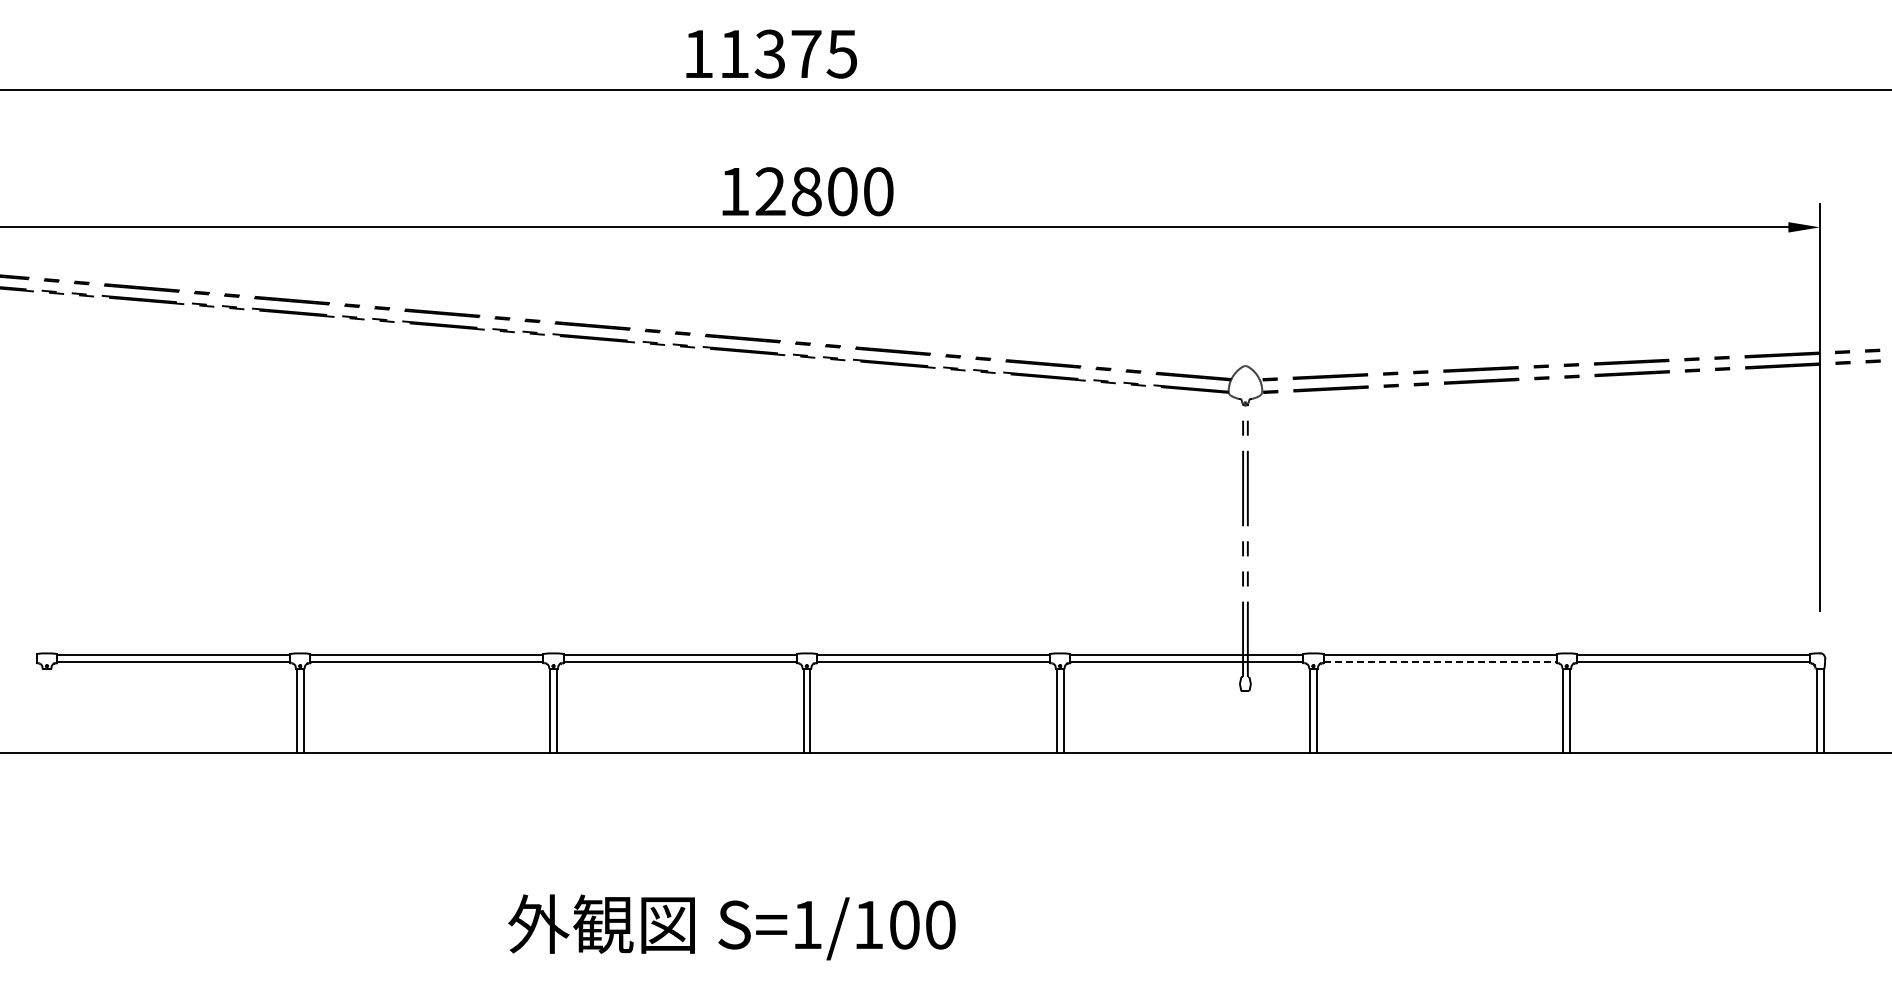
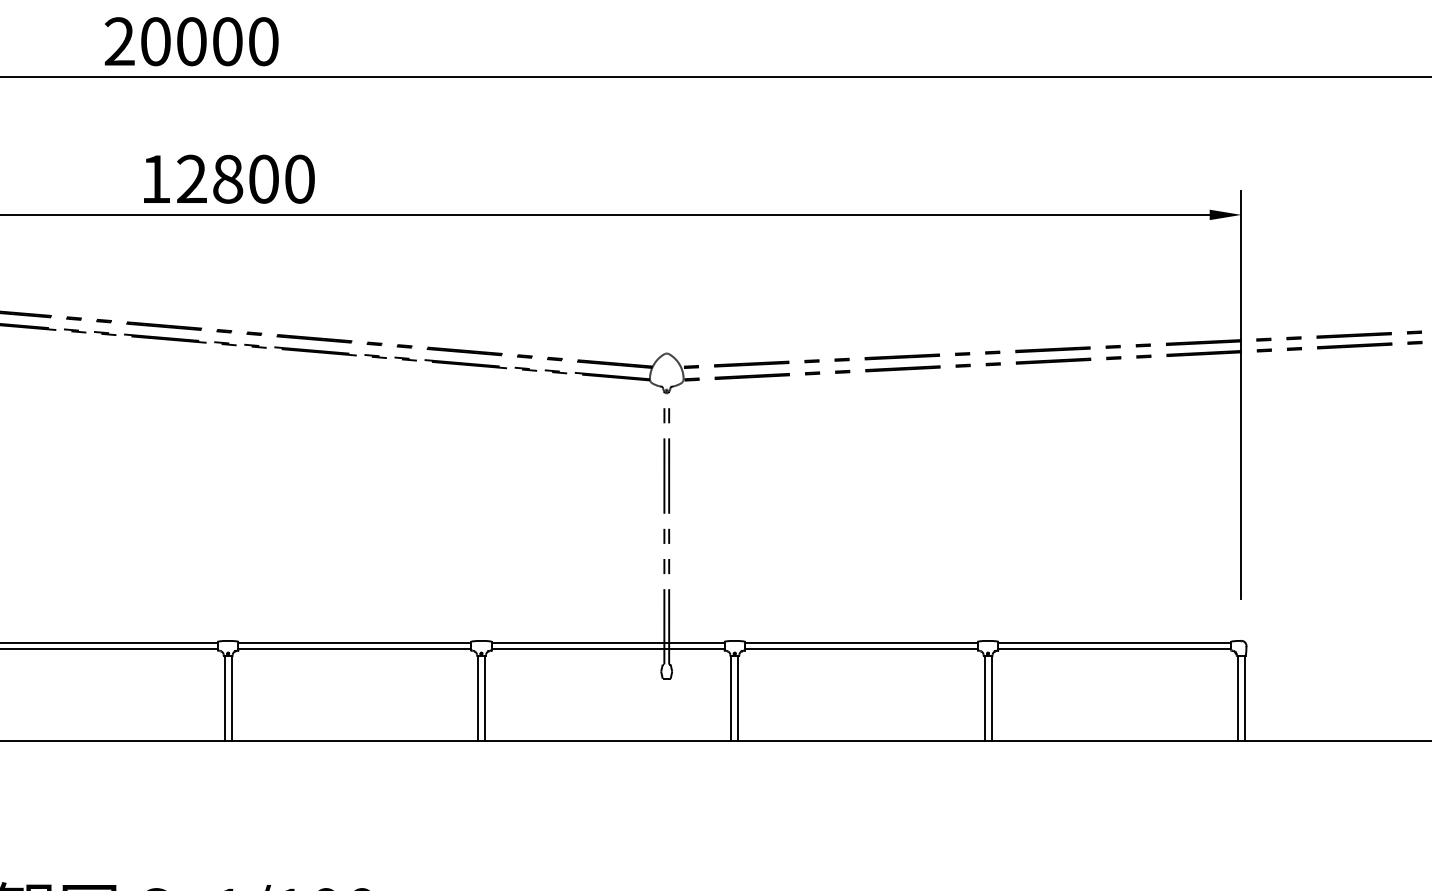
text: (770, 53) -> (191, 41), 11375 -> 20000
line: (1440, 661) -> (861, 649), dashed -> solid

